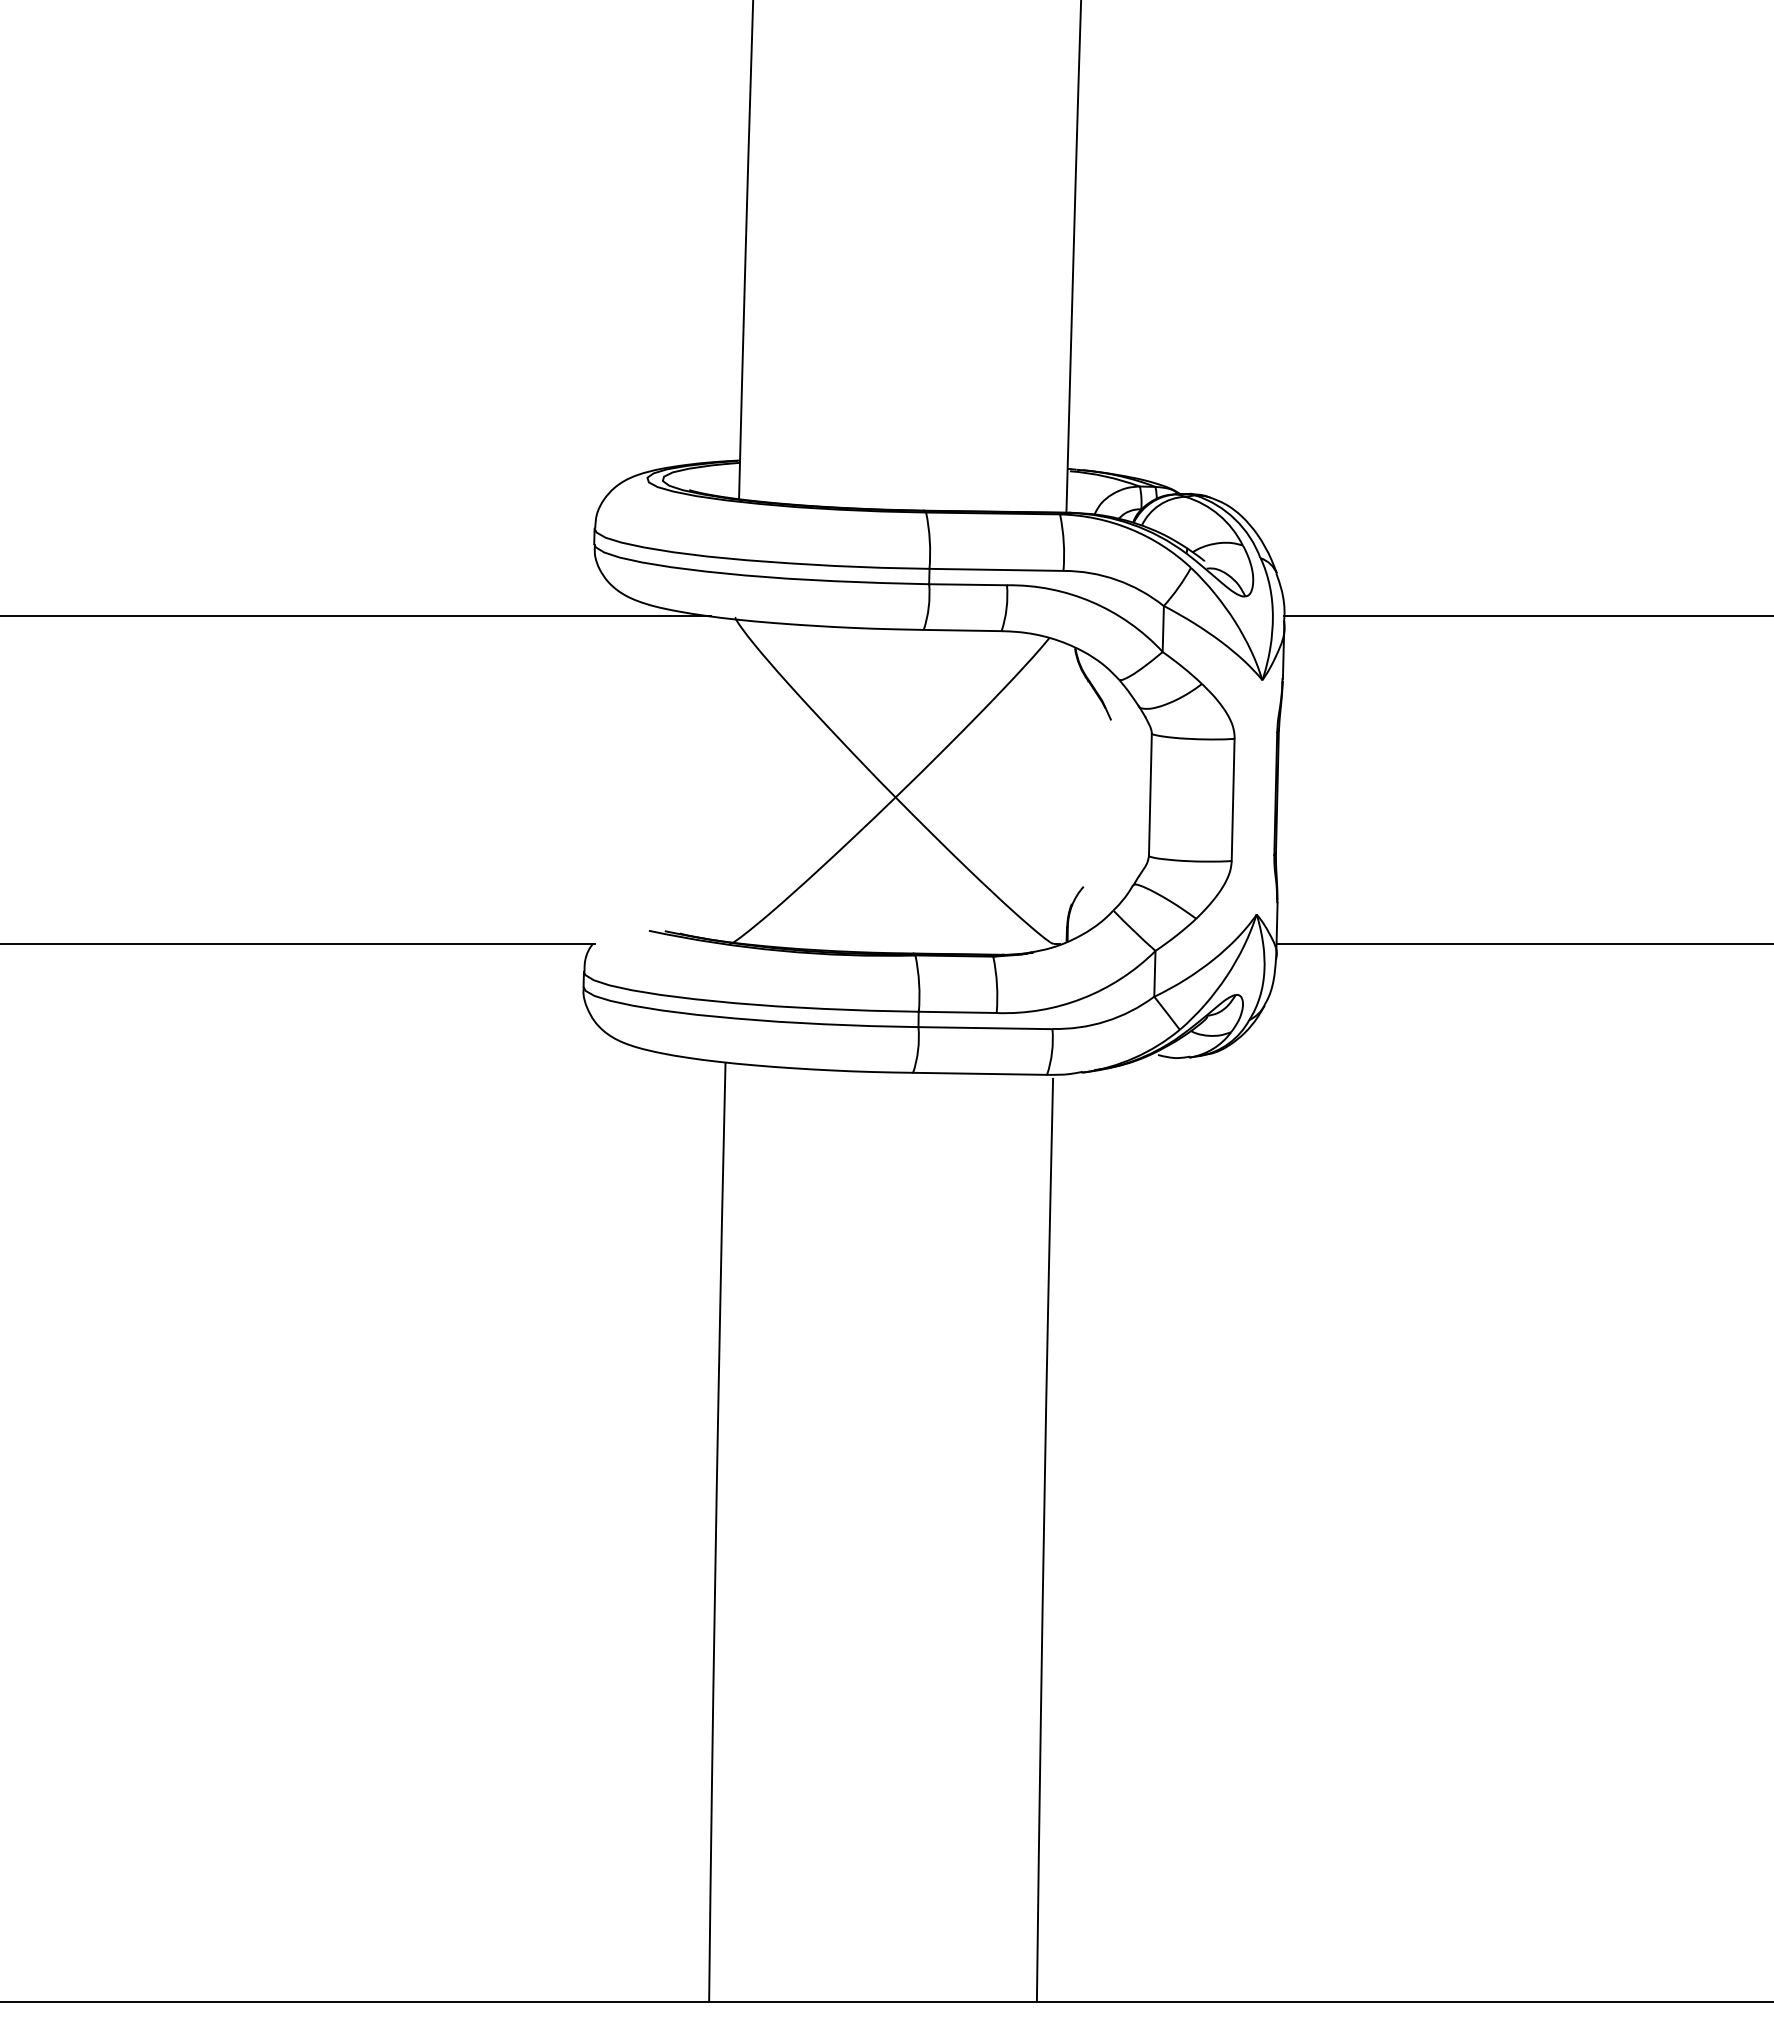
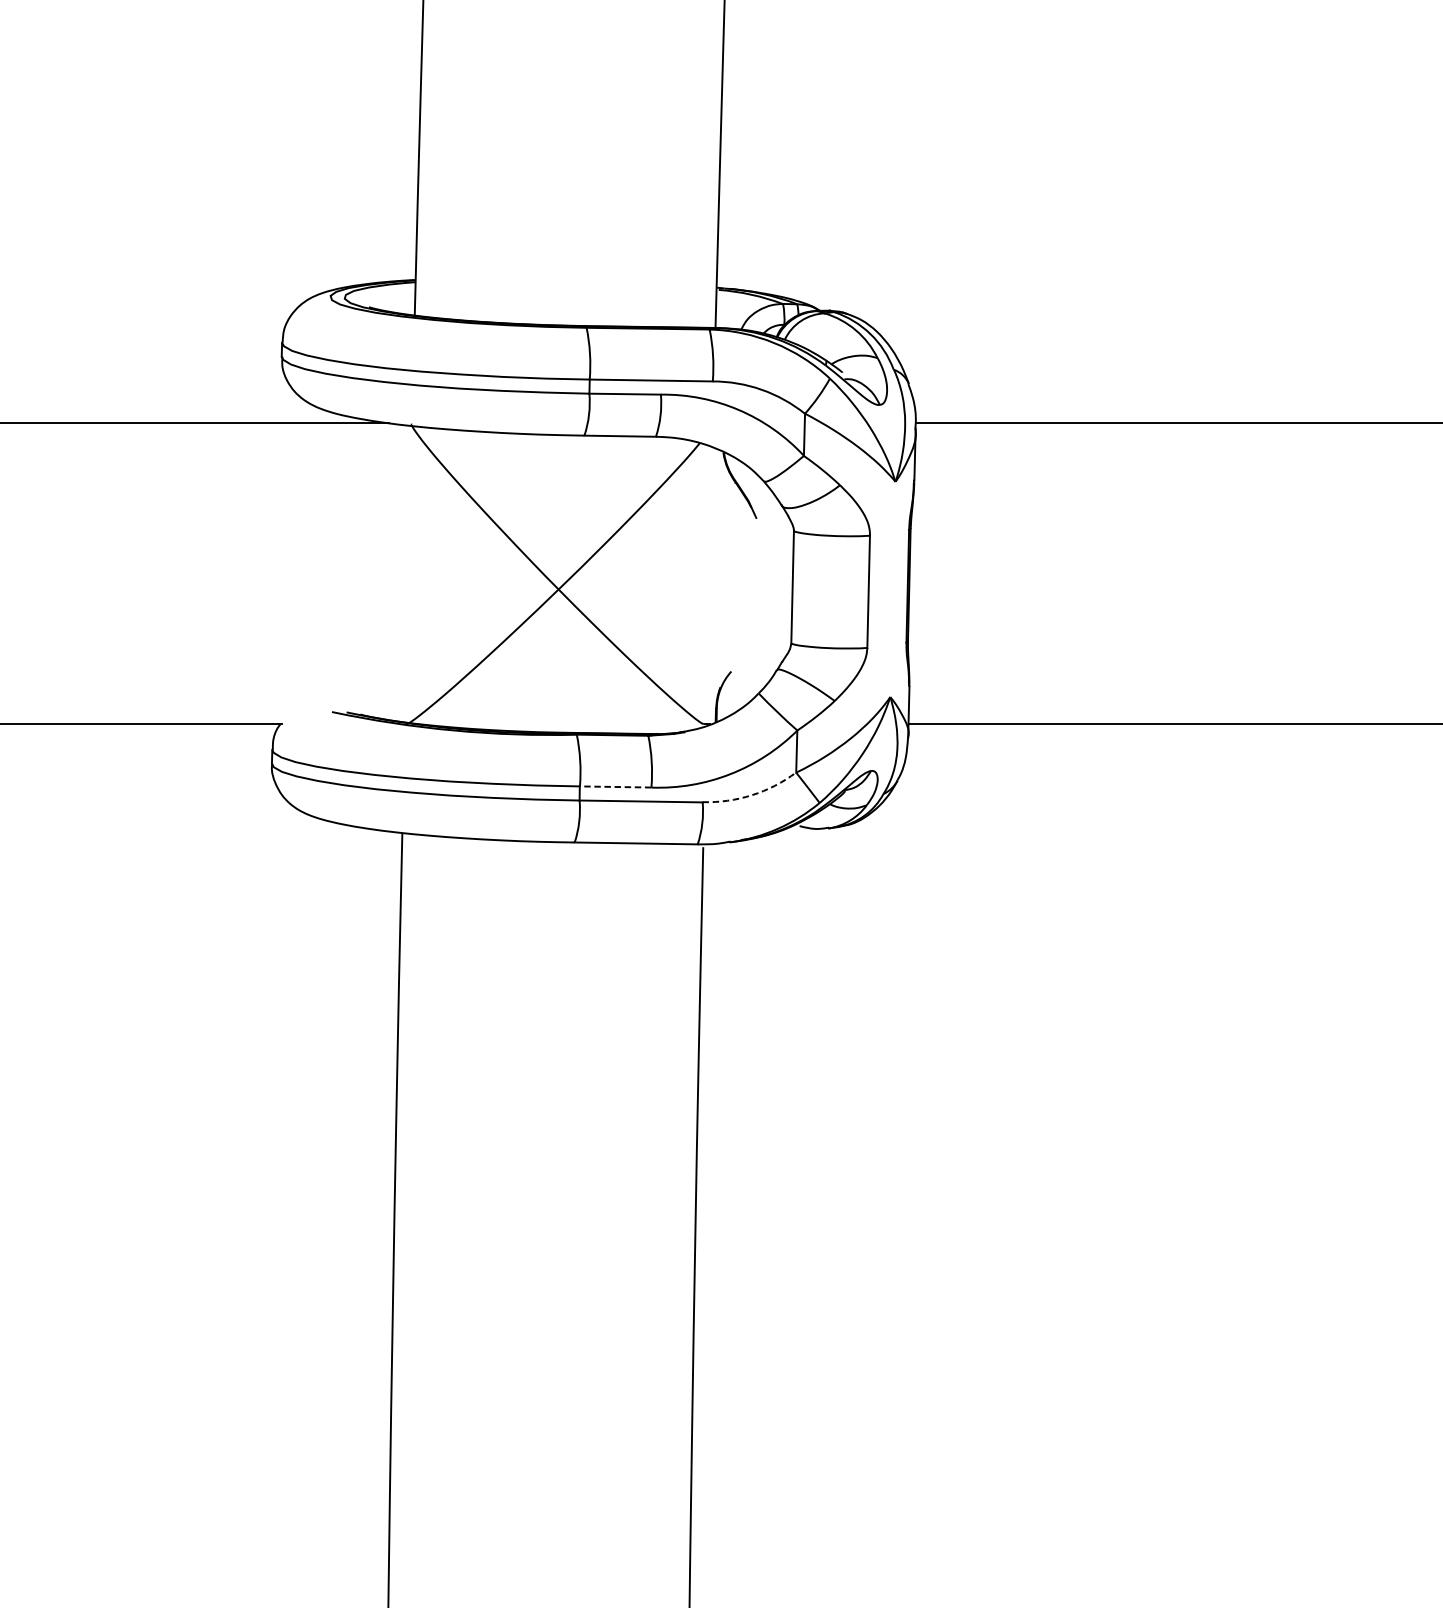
line: (957, 1012) -> (615, 787), solid -> dashed
arc: (1106, 1021) -> (752, 795), solid -> dashed

